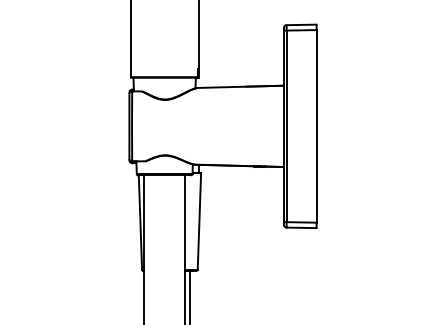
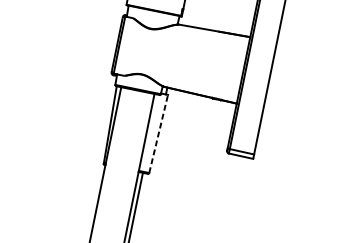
line: (199, 220) -> (158, 133), solid -> dashed

